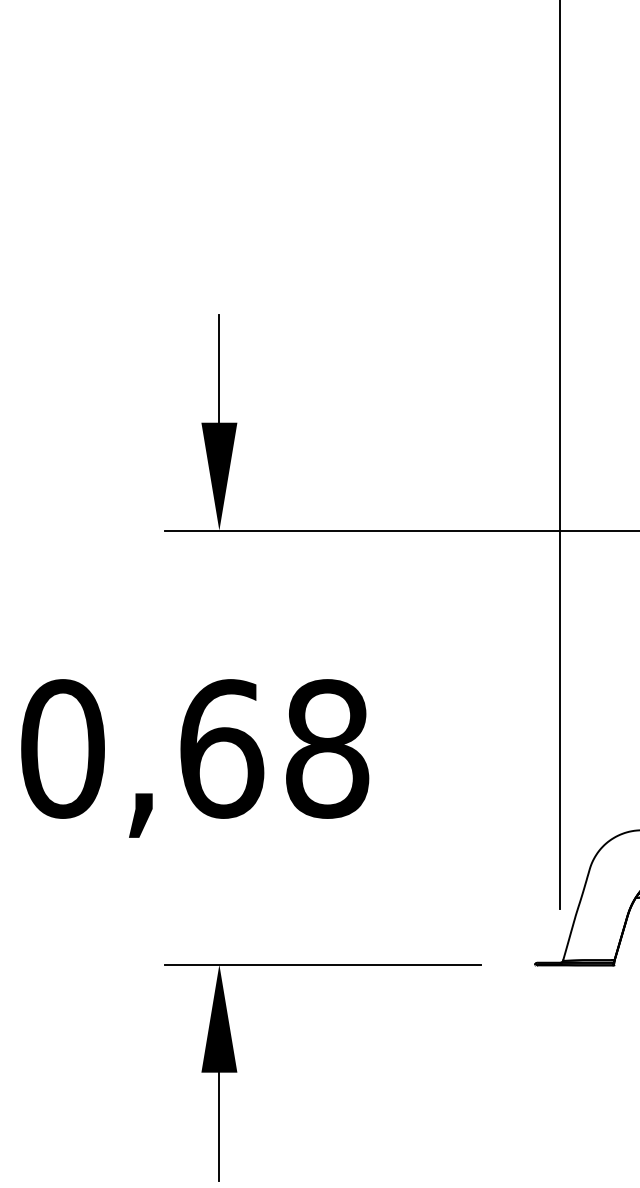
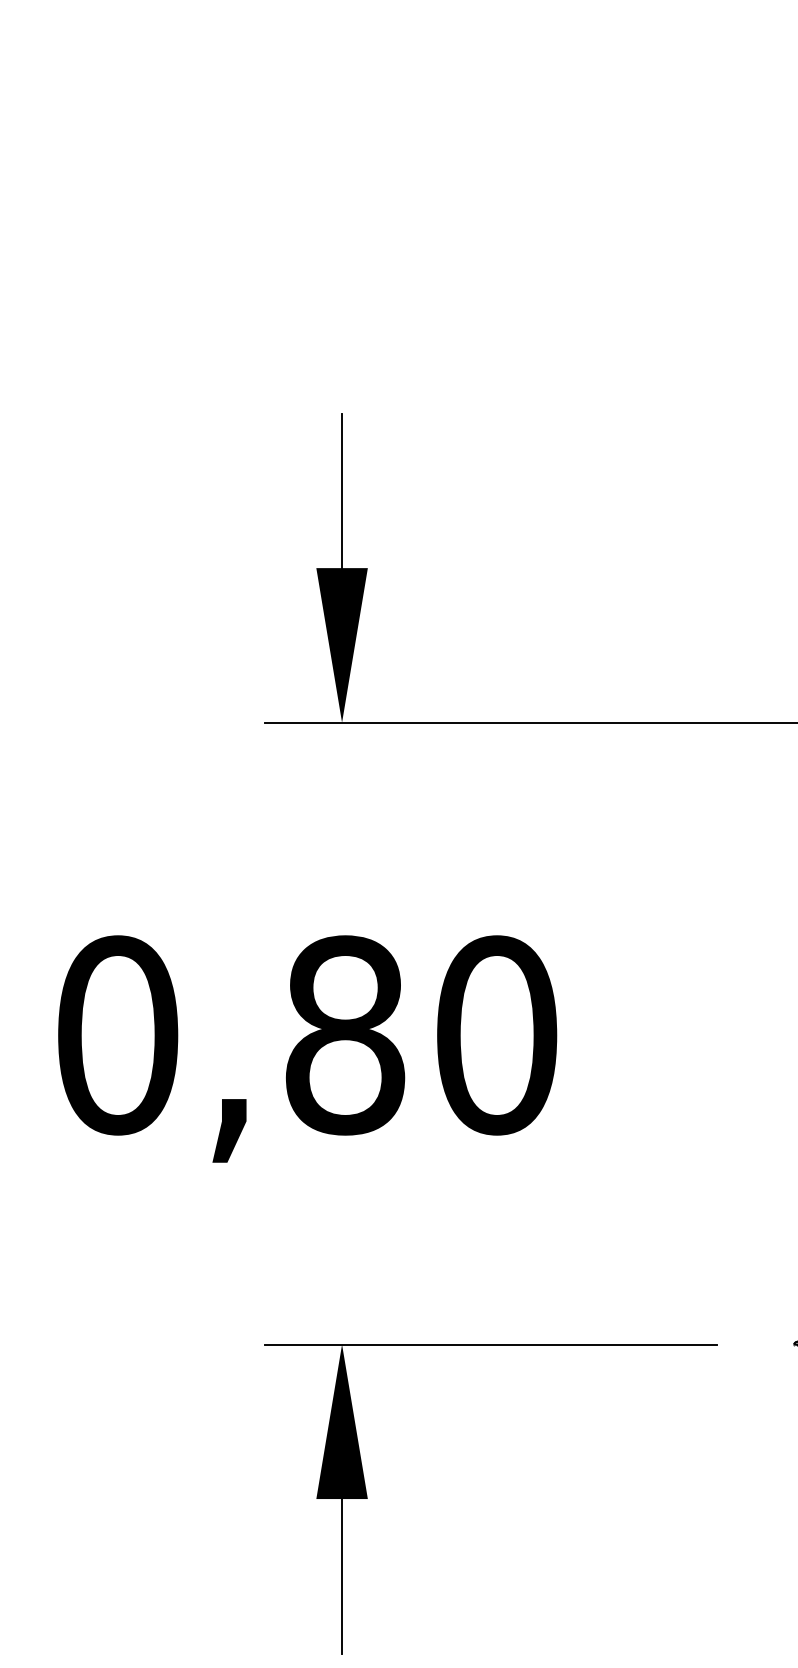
text: (274, 748) -> (421, 1034), 0,68 -> 0,80

